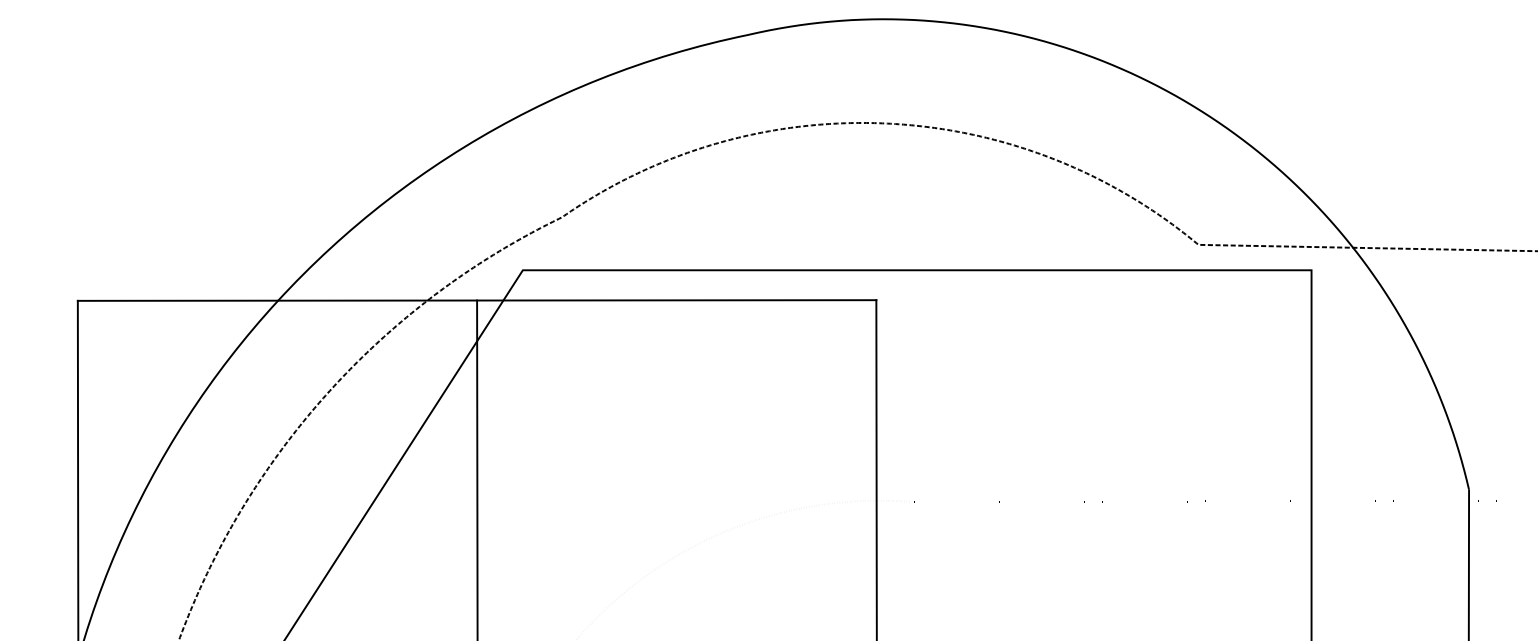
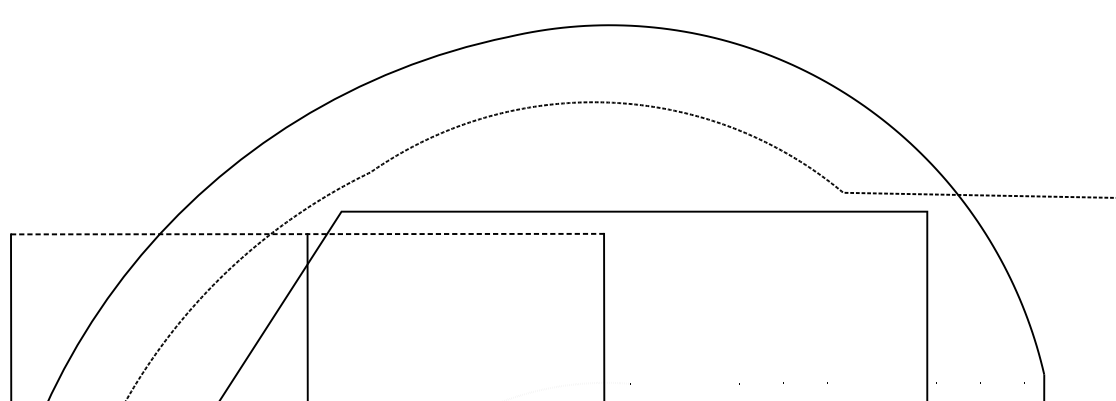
line: (477, 300) -> (307, 234), solid -> dashed

